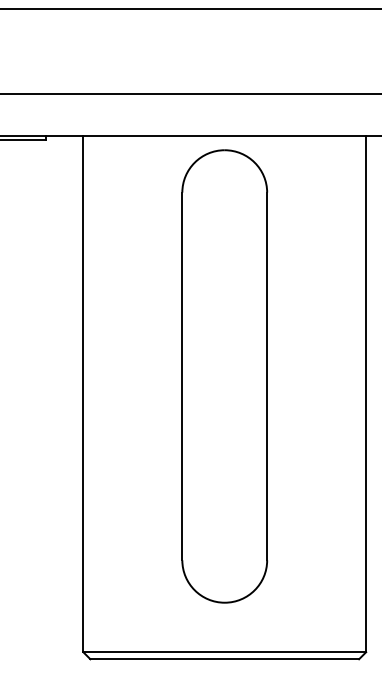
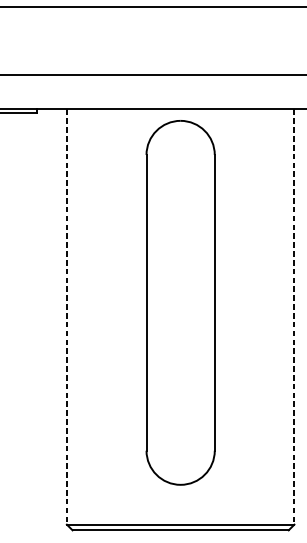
line: (83, 394) -> (67, 317), solid -> dashed
line: (366, 394) -> (294, 317), solid -> dashed

